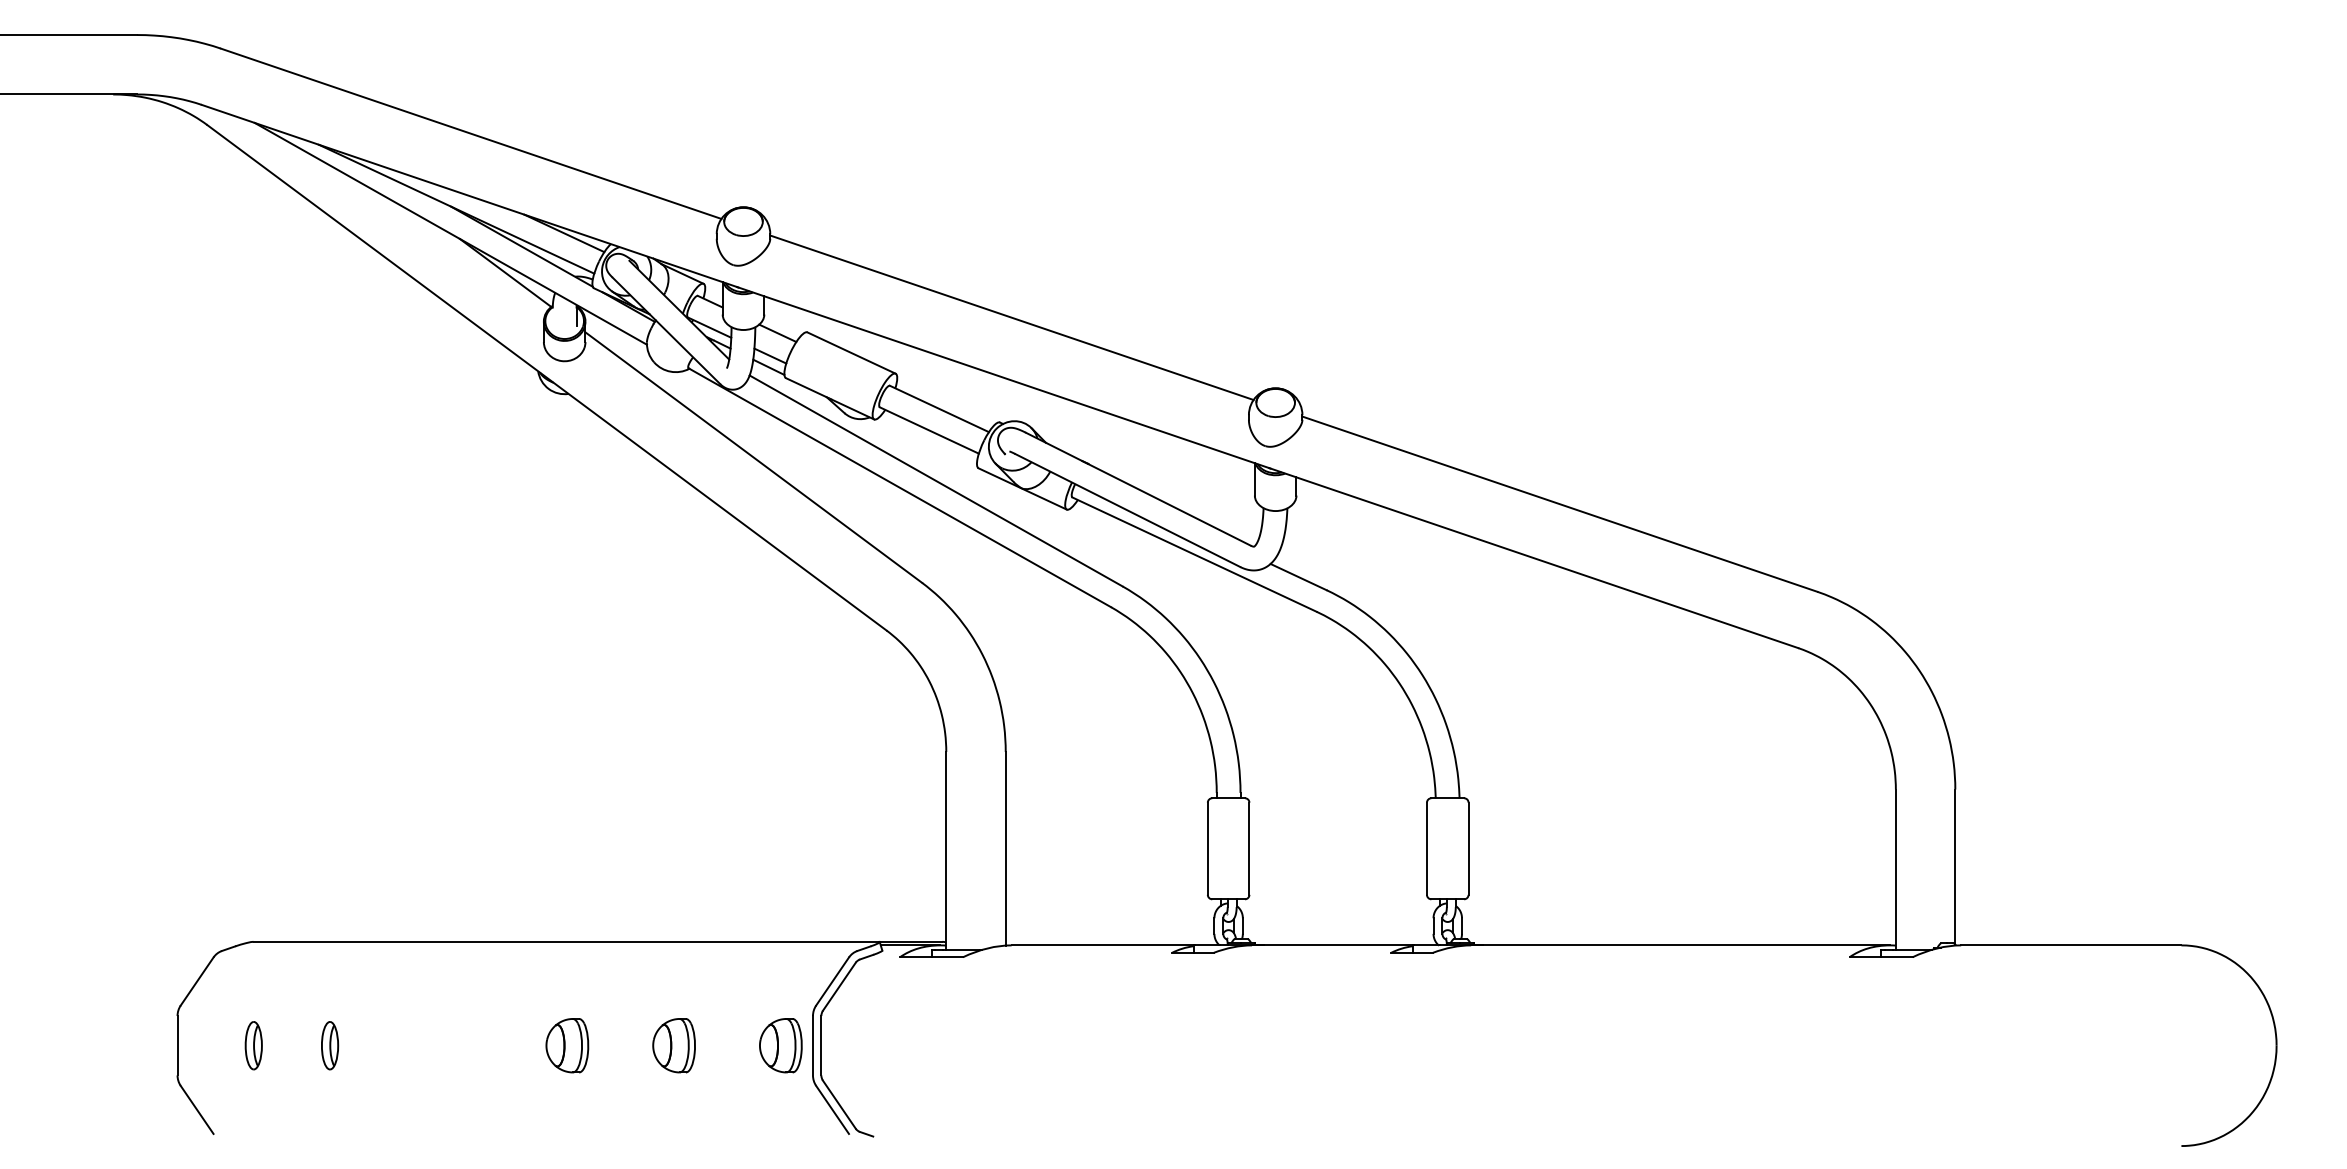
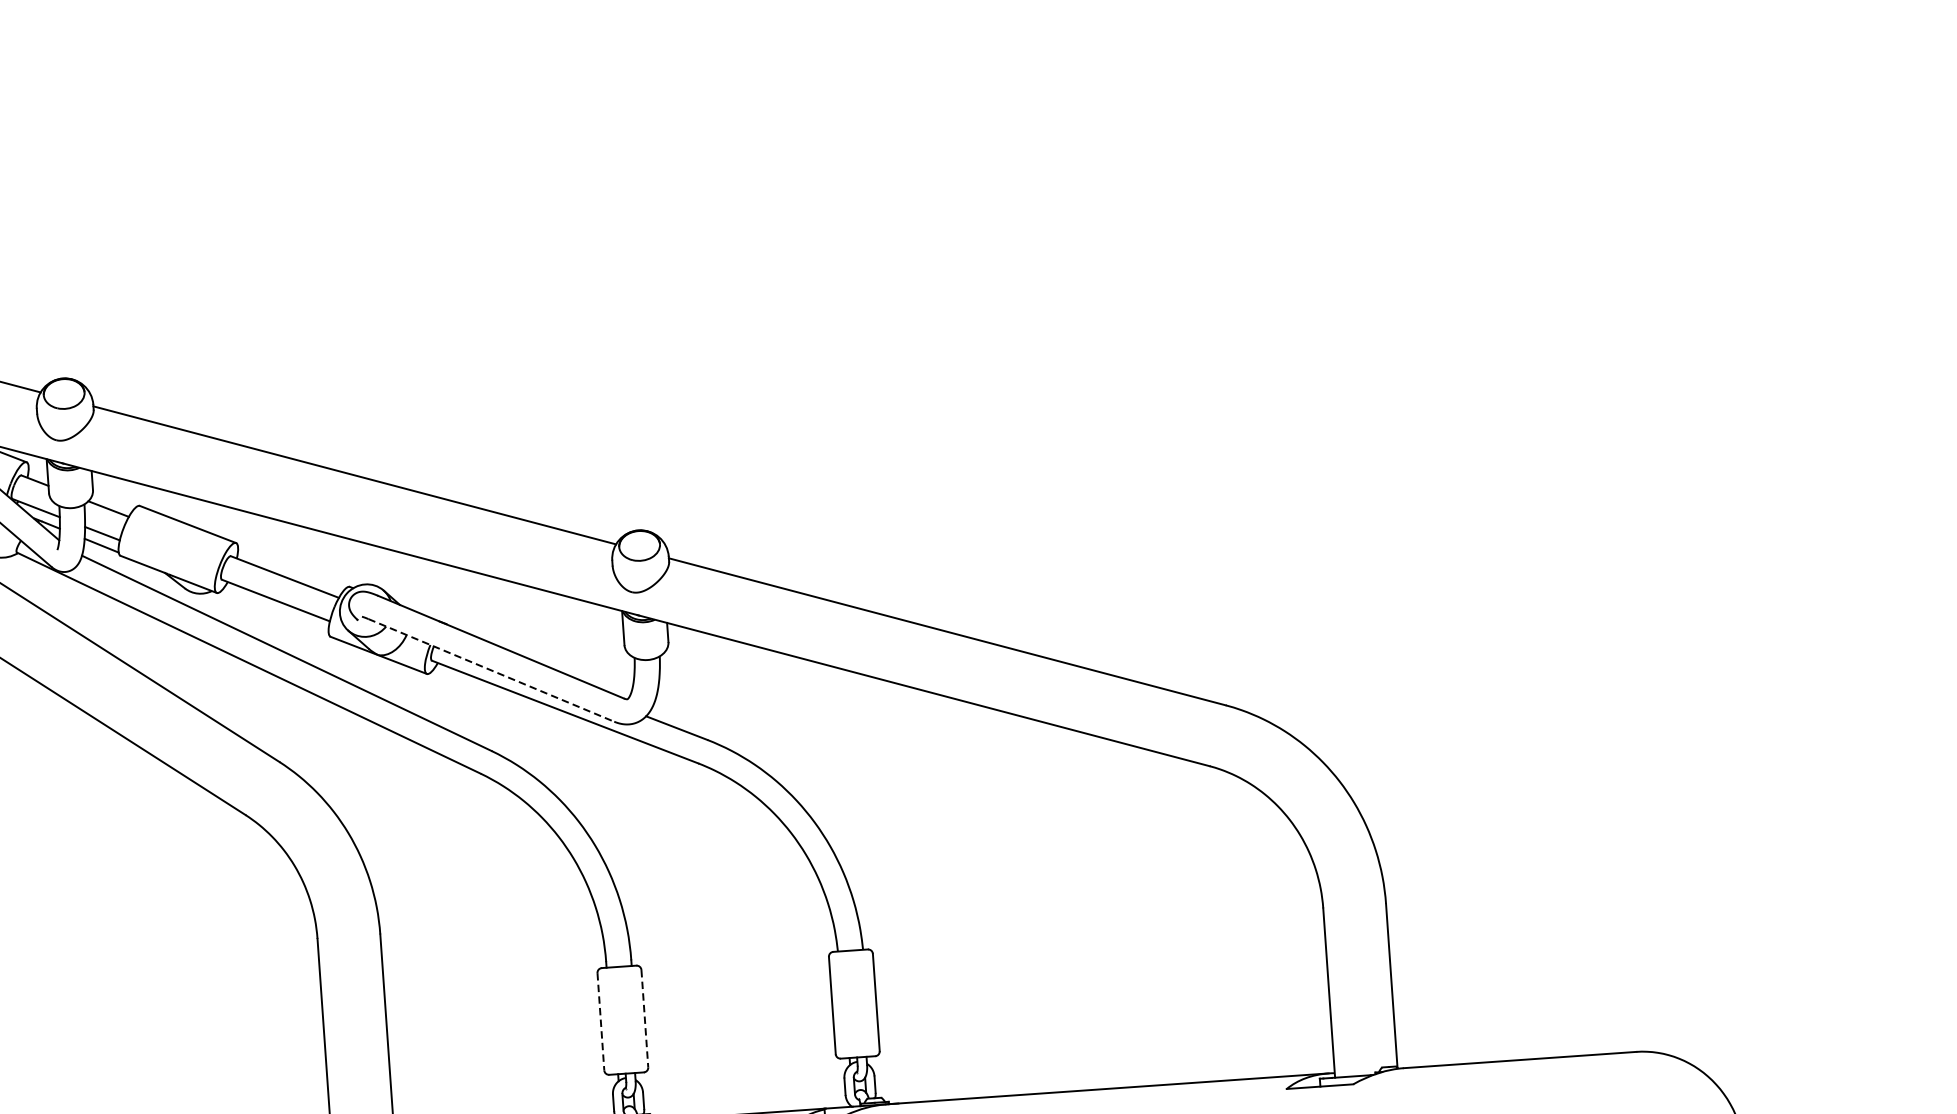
line: (1127, 510) -> (491, 670), solid -> dashed
line: (1207, 849) -> (600, 1022), solid -> dashed
line: (1249, 849) -> (644, 1019), solid -> dashed

